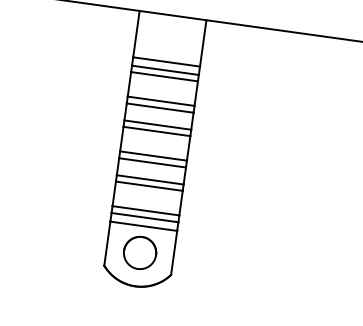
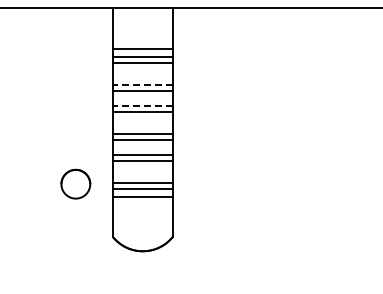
line: (160, 100) -> (142, 84), solid -> dashed
line: (157, 125) -> (142, 106), solid -> dashed
part: (139, 252) -> (75, 183), moved

